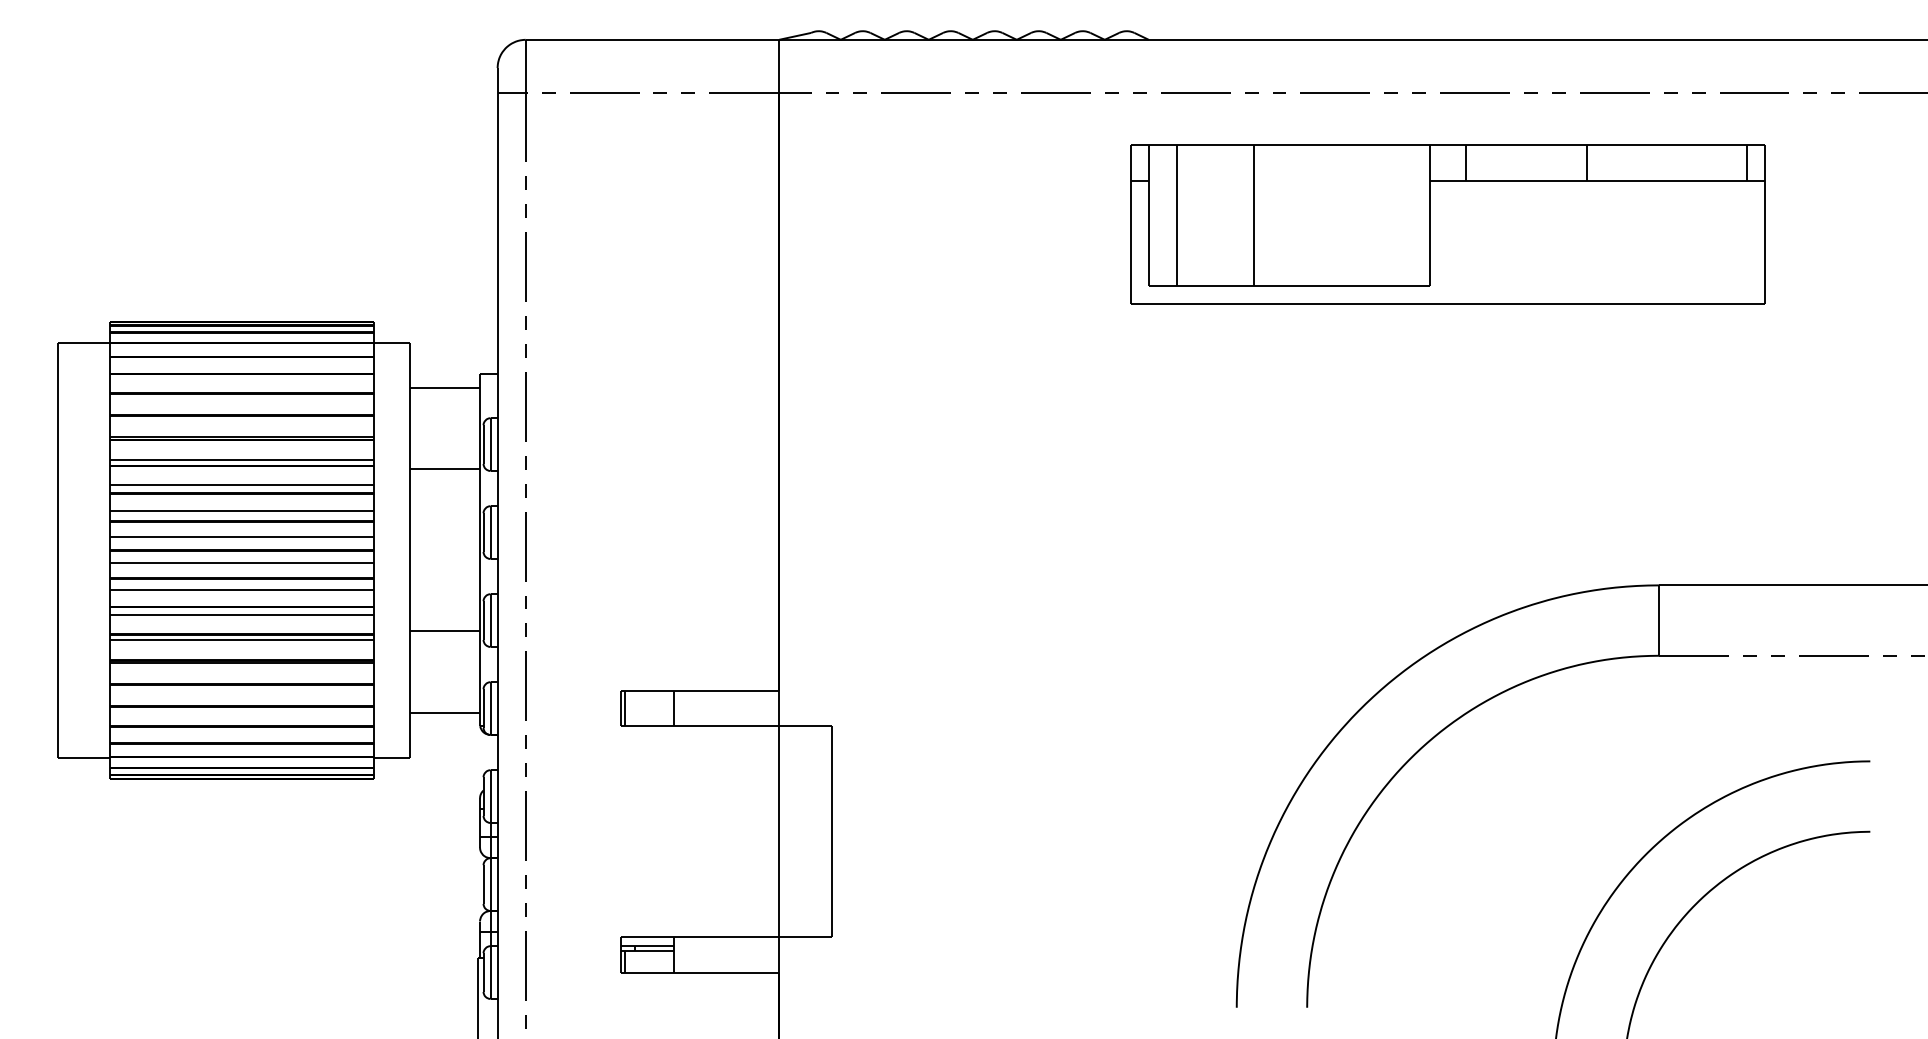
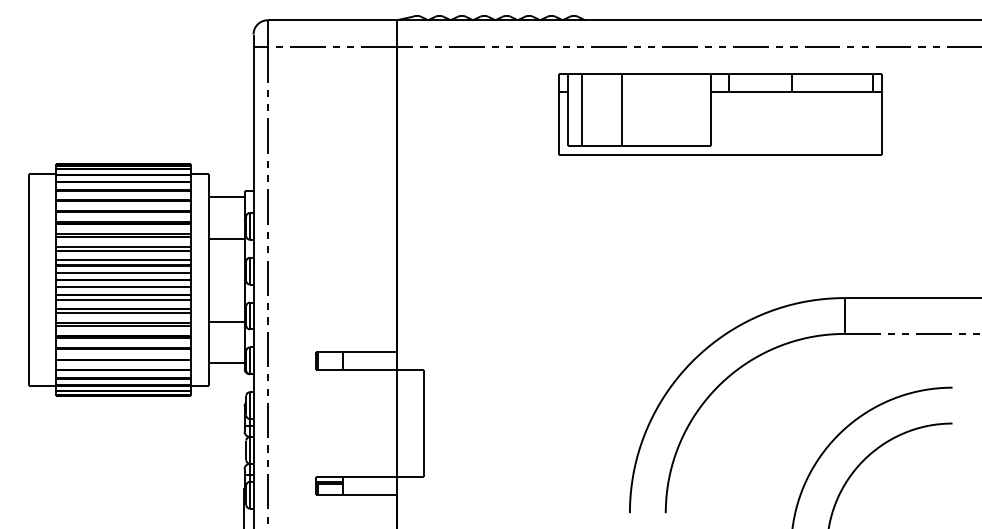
part: (1448, 224) -> (720, 114), moved

